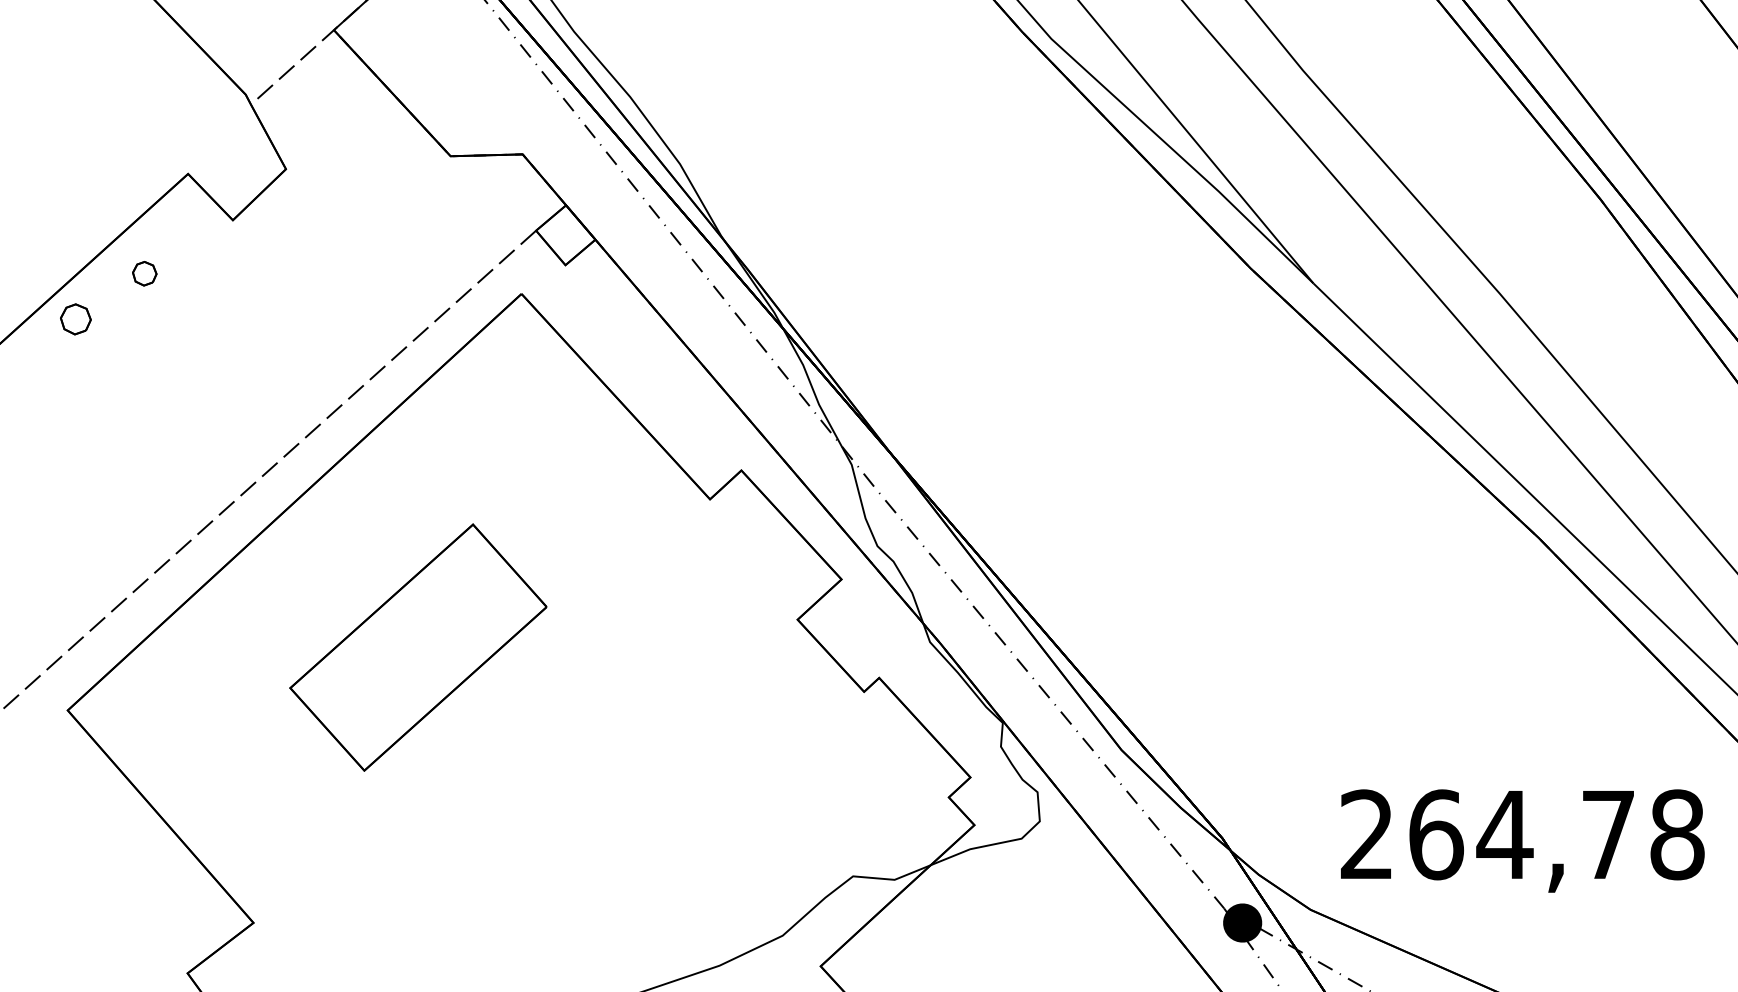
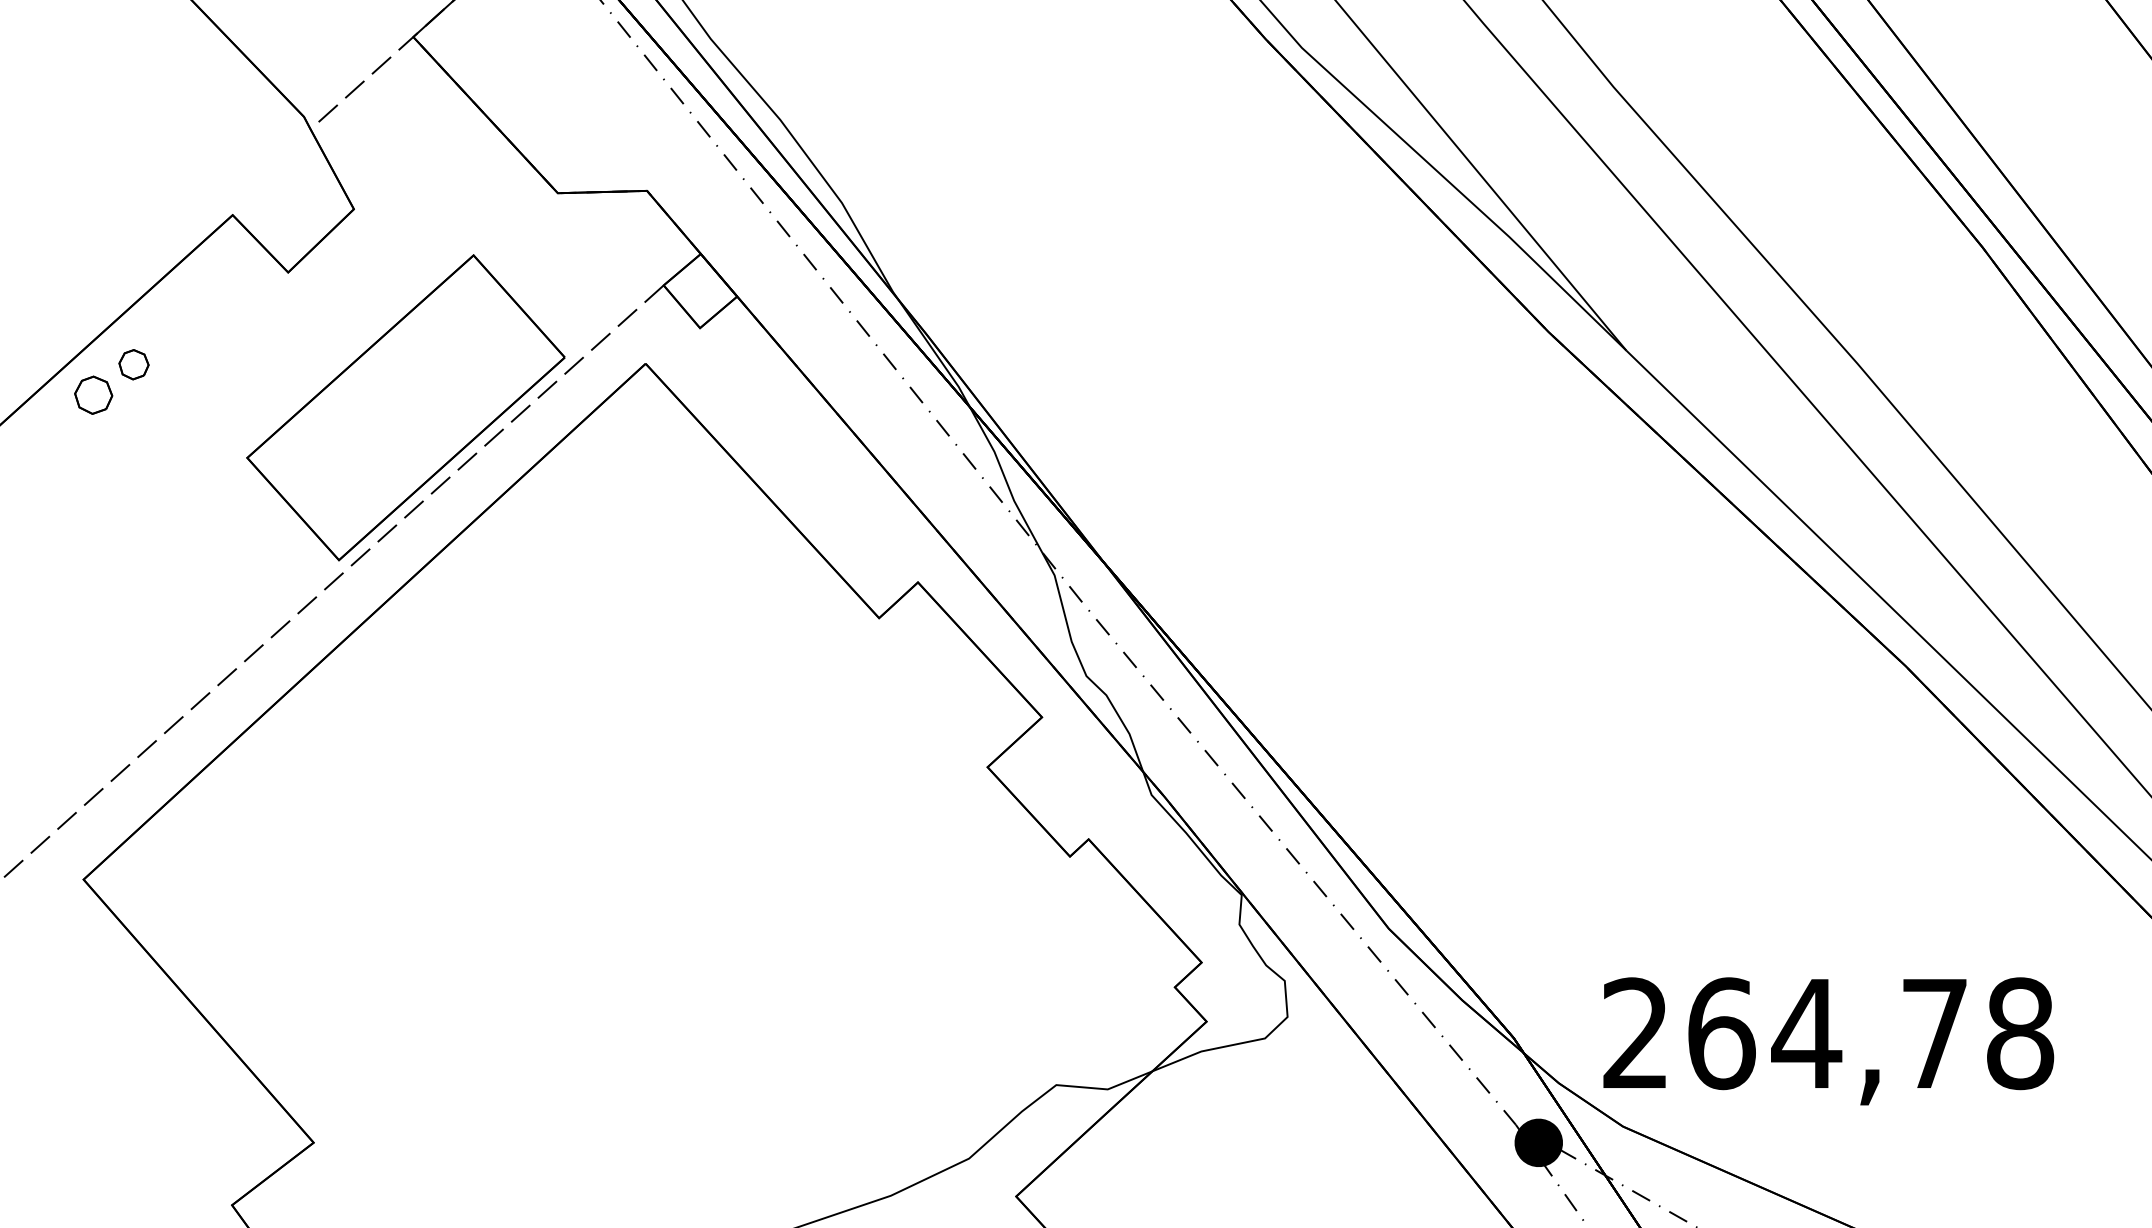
part: (144, 273) -> (133, 364), moved
part: (418, 647) -> (405, 407), moved
text: (1522, 841) -> (1828, 1041), moved

